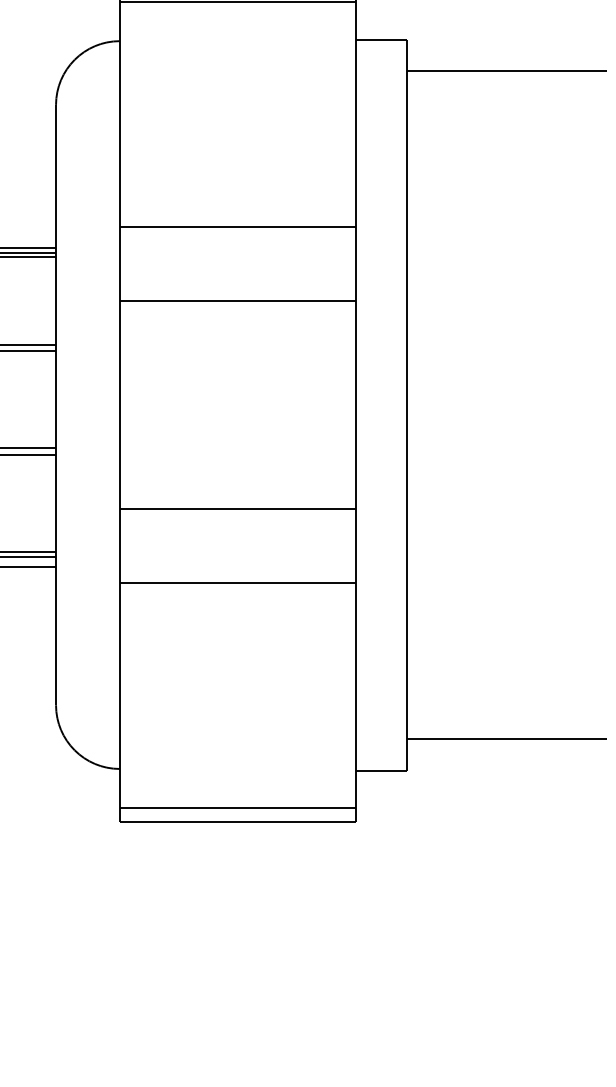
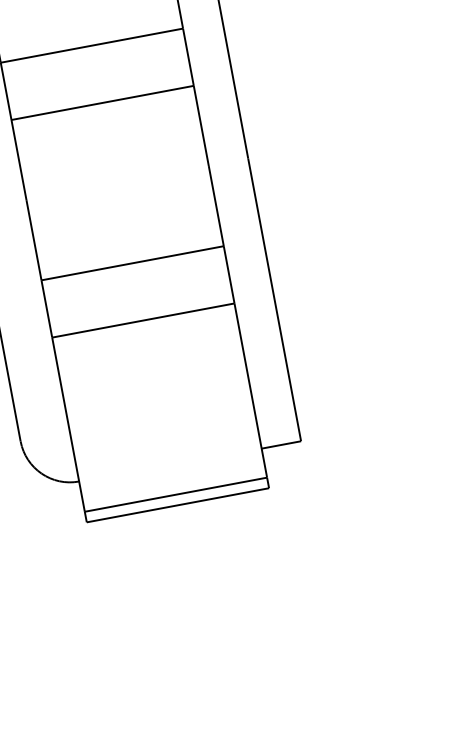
line: (506, 738) -> (373, 402), removed

